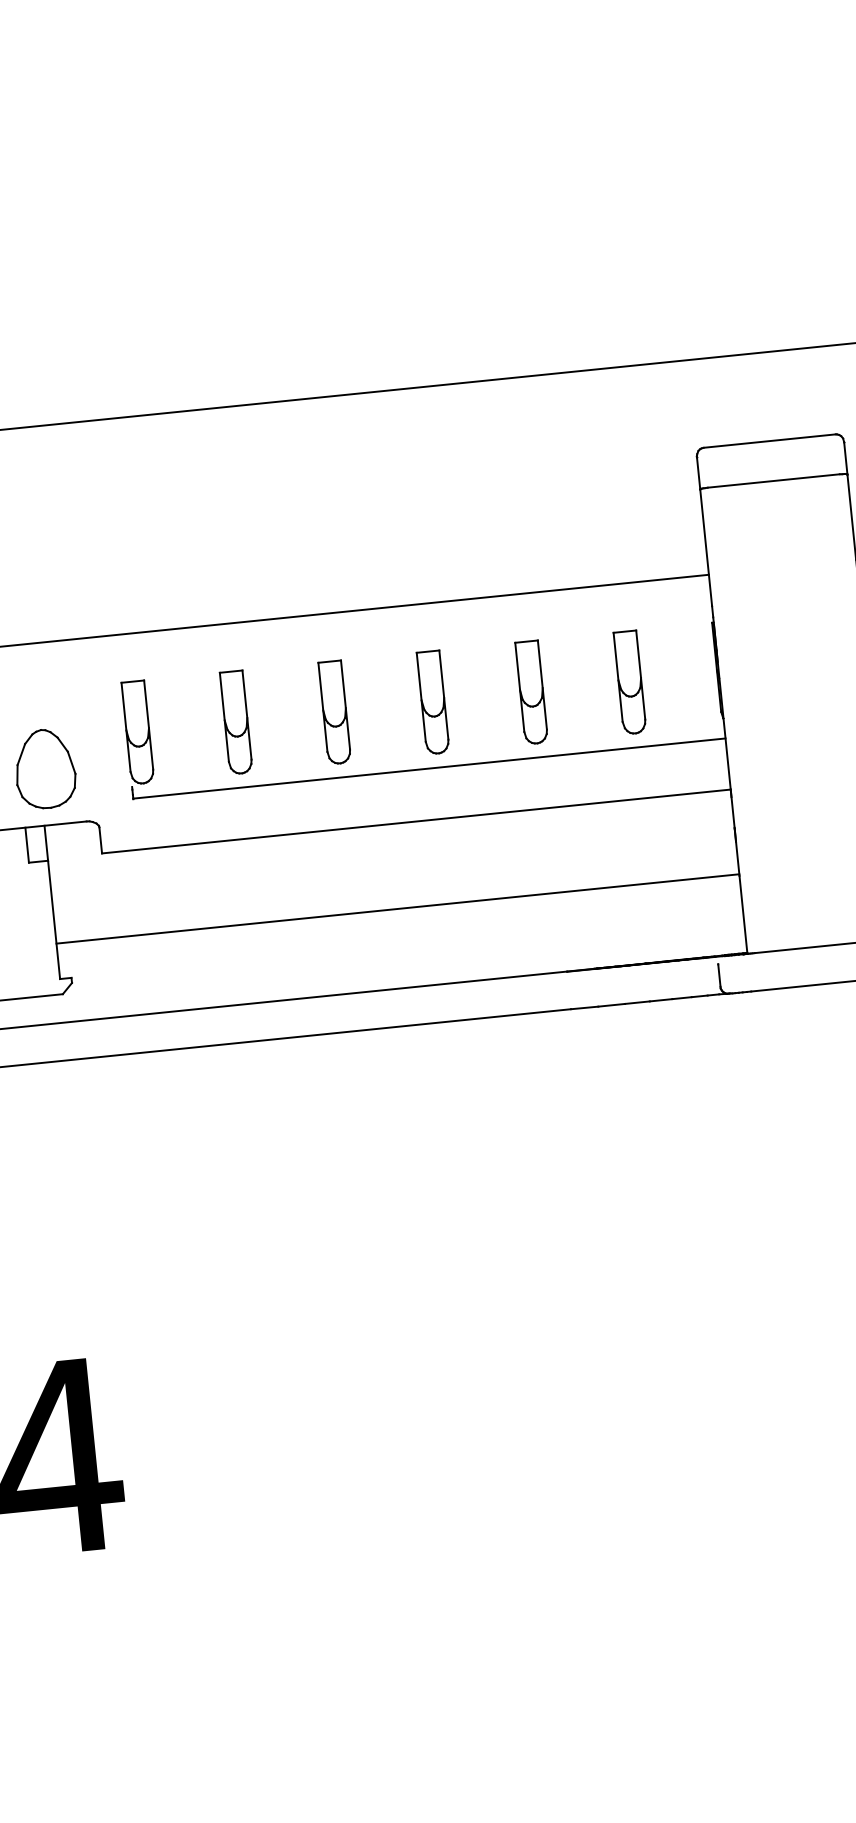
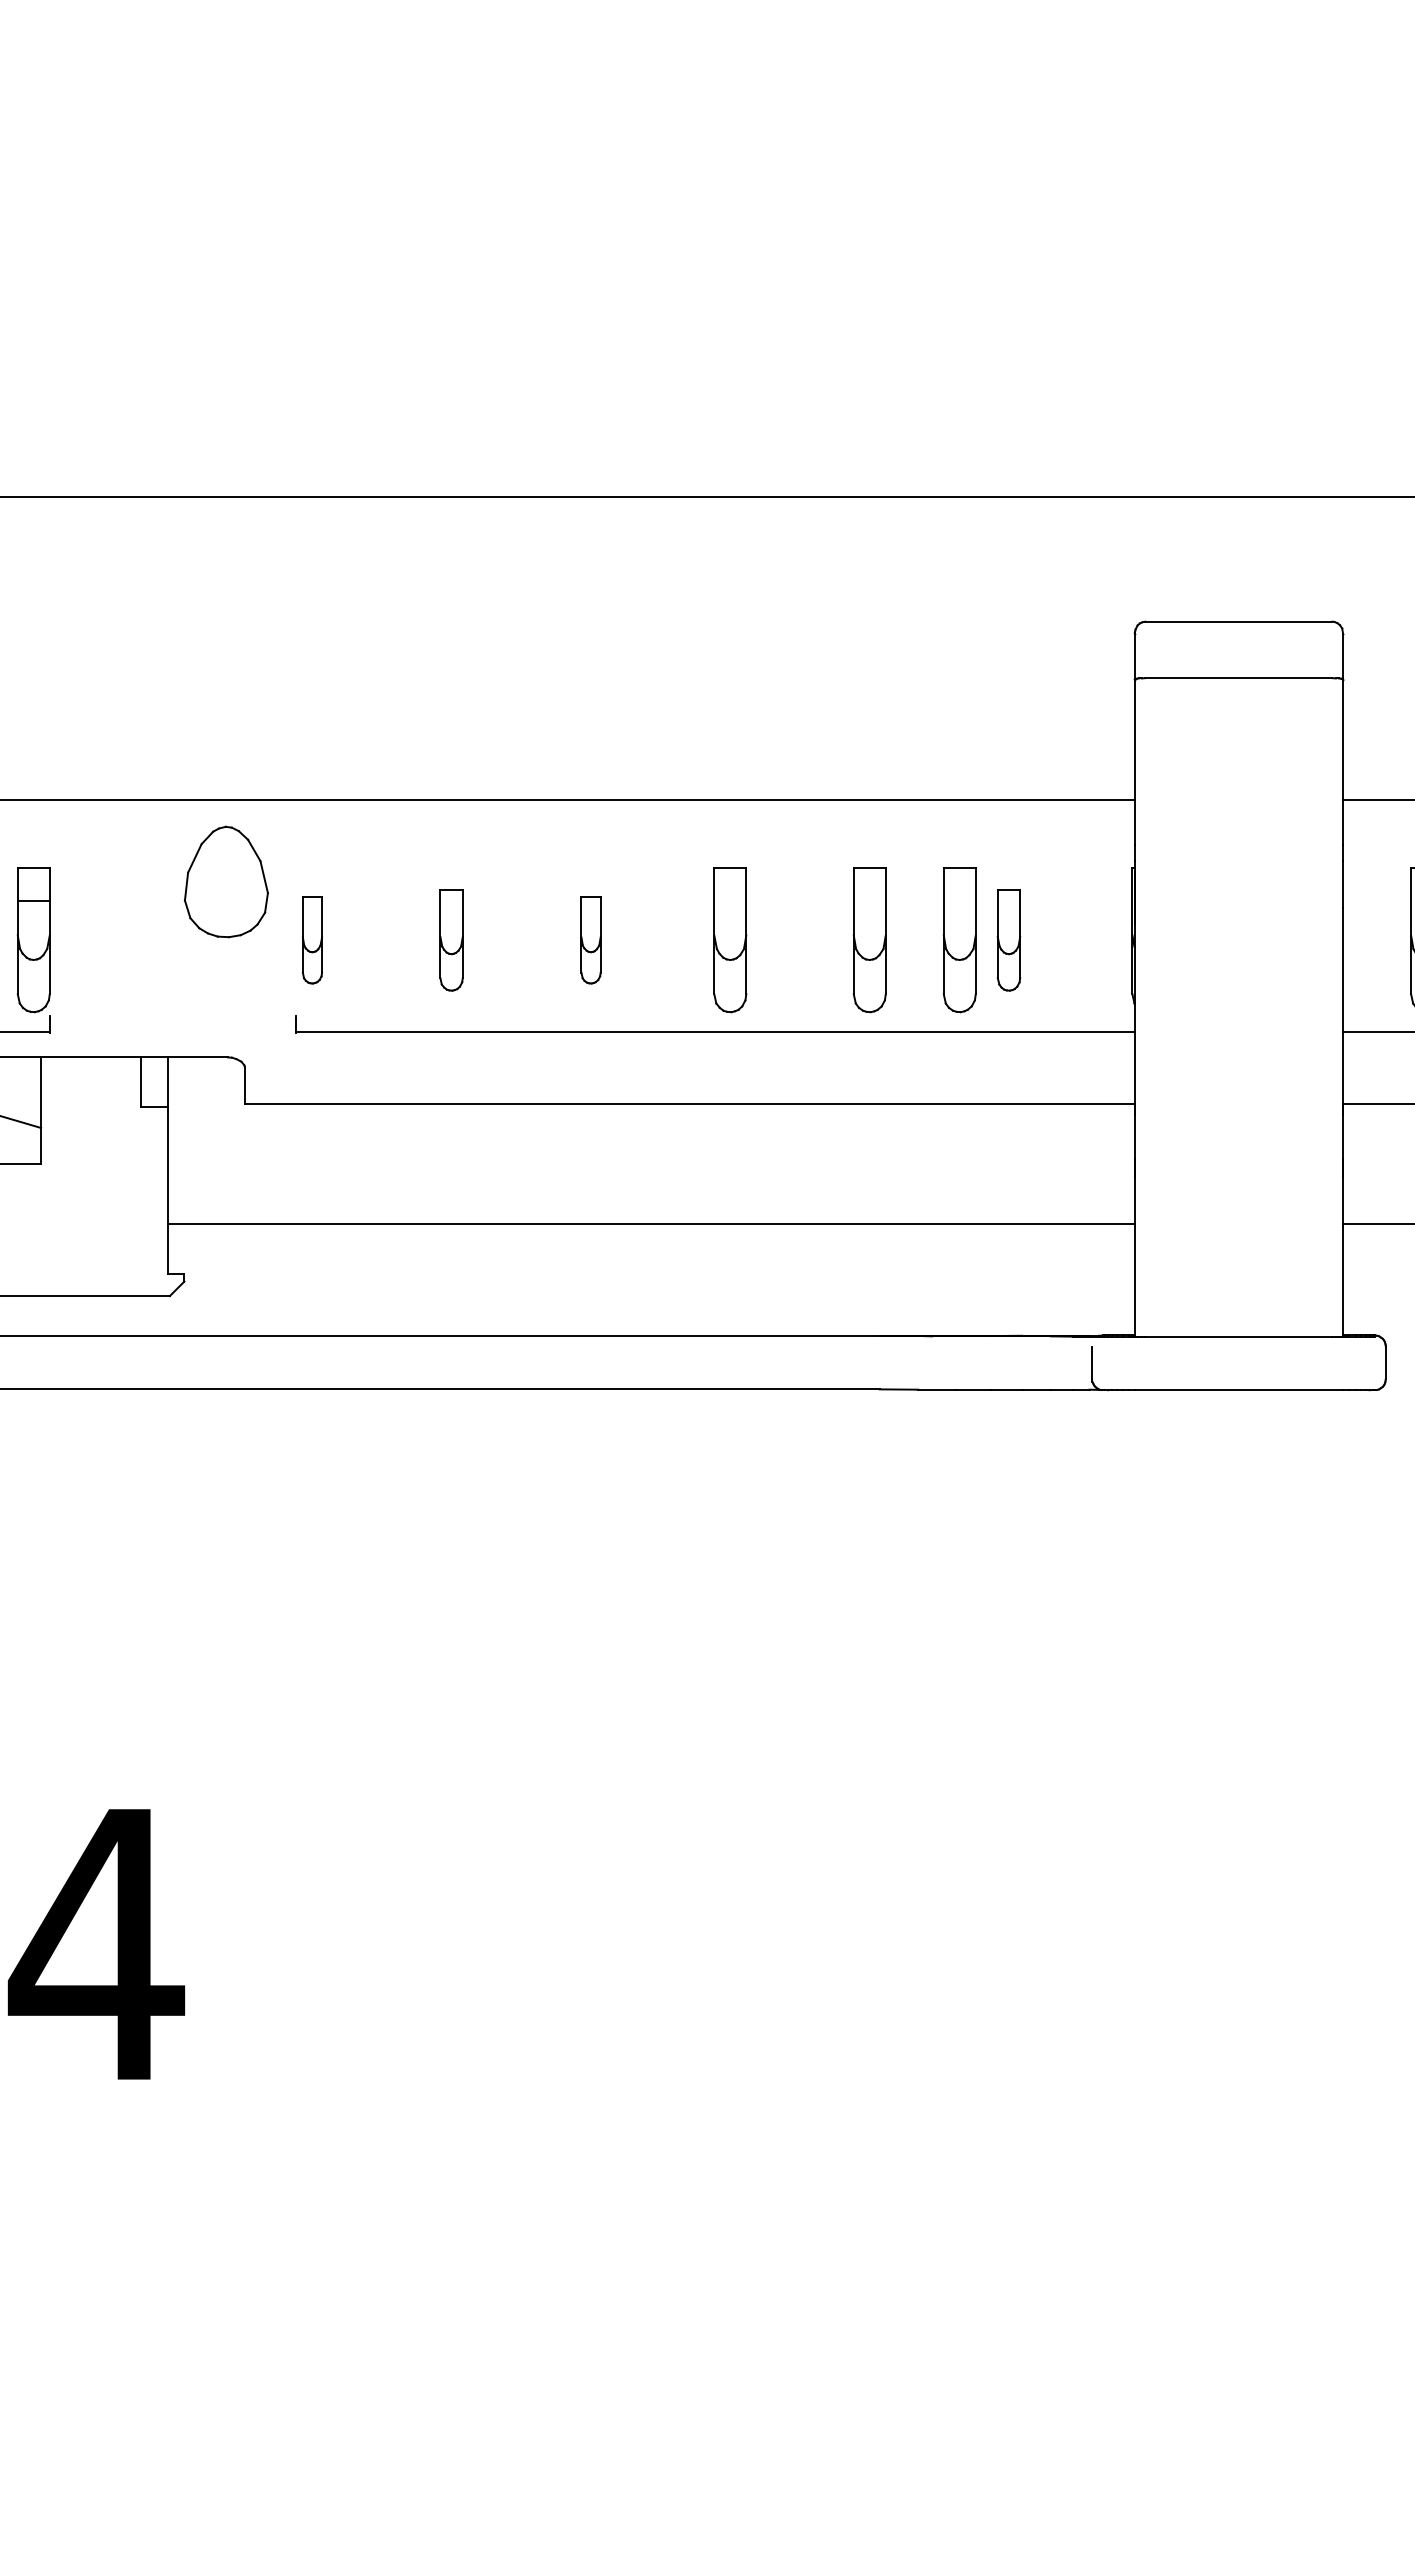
part: (629, 682) -> (1008, 940), size x0.7
part: (595, 686) -> (959, 940), added
part: (334, 712) -> (590, 940), size x0.6
part: (236, 722) -> (451, 940), size x0.7
part: (138, 732) -> (312, 940), size x0.6
part: (45, 768) -> (226, 881), moved

